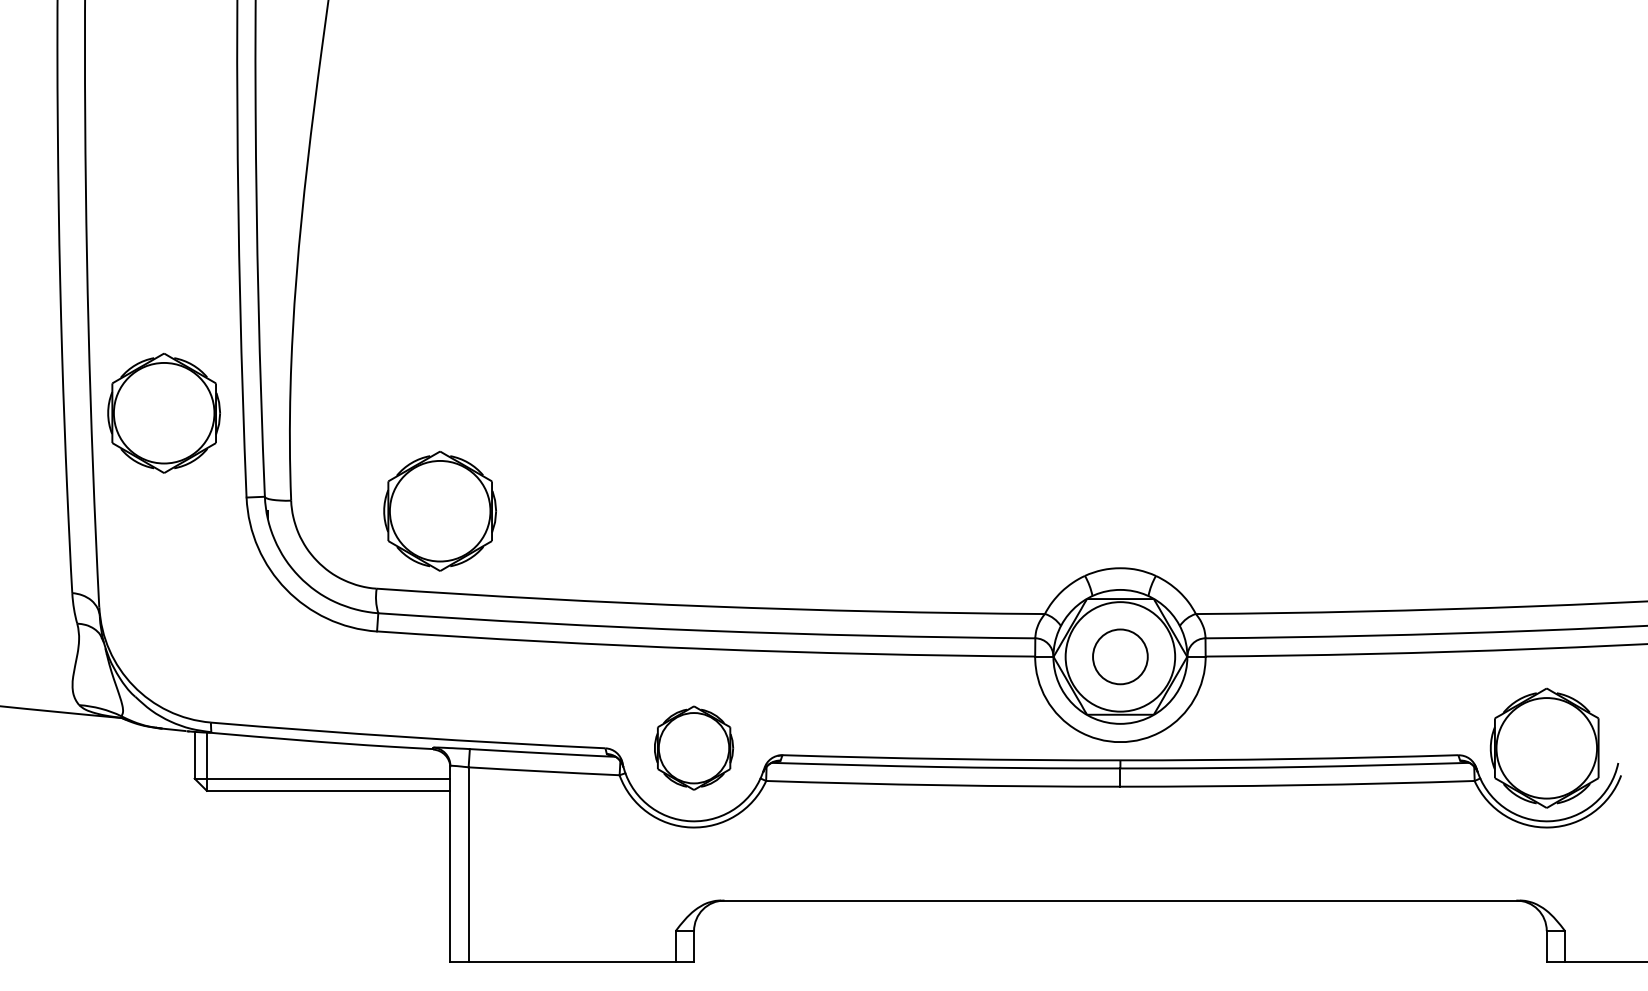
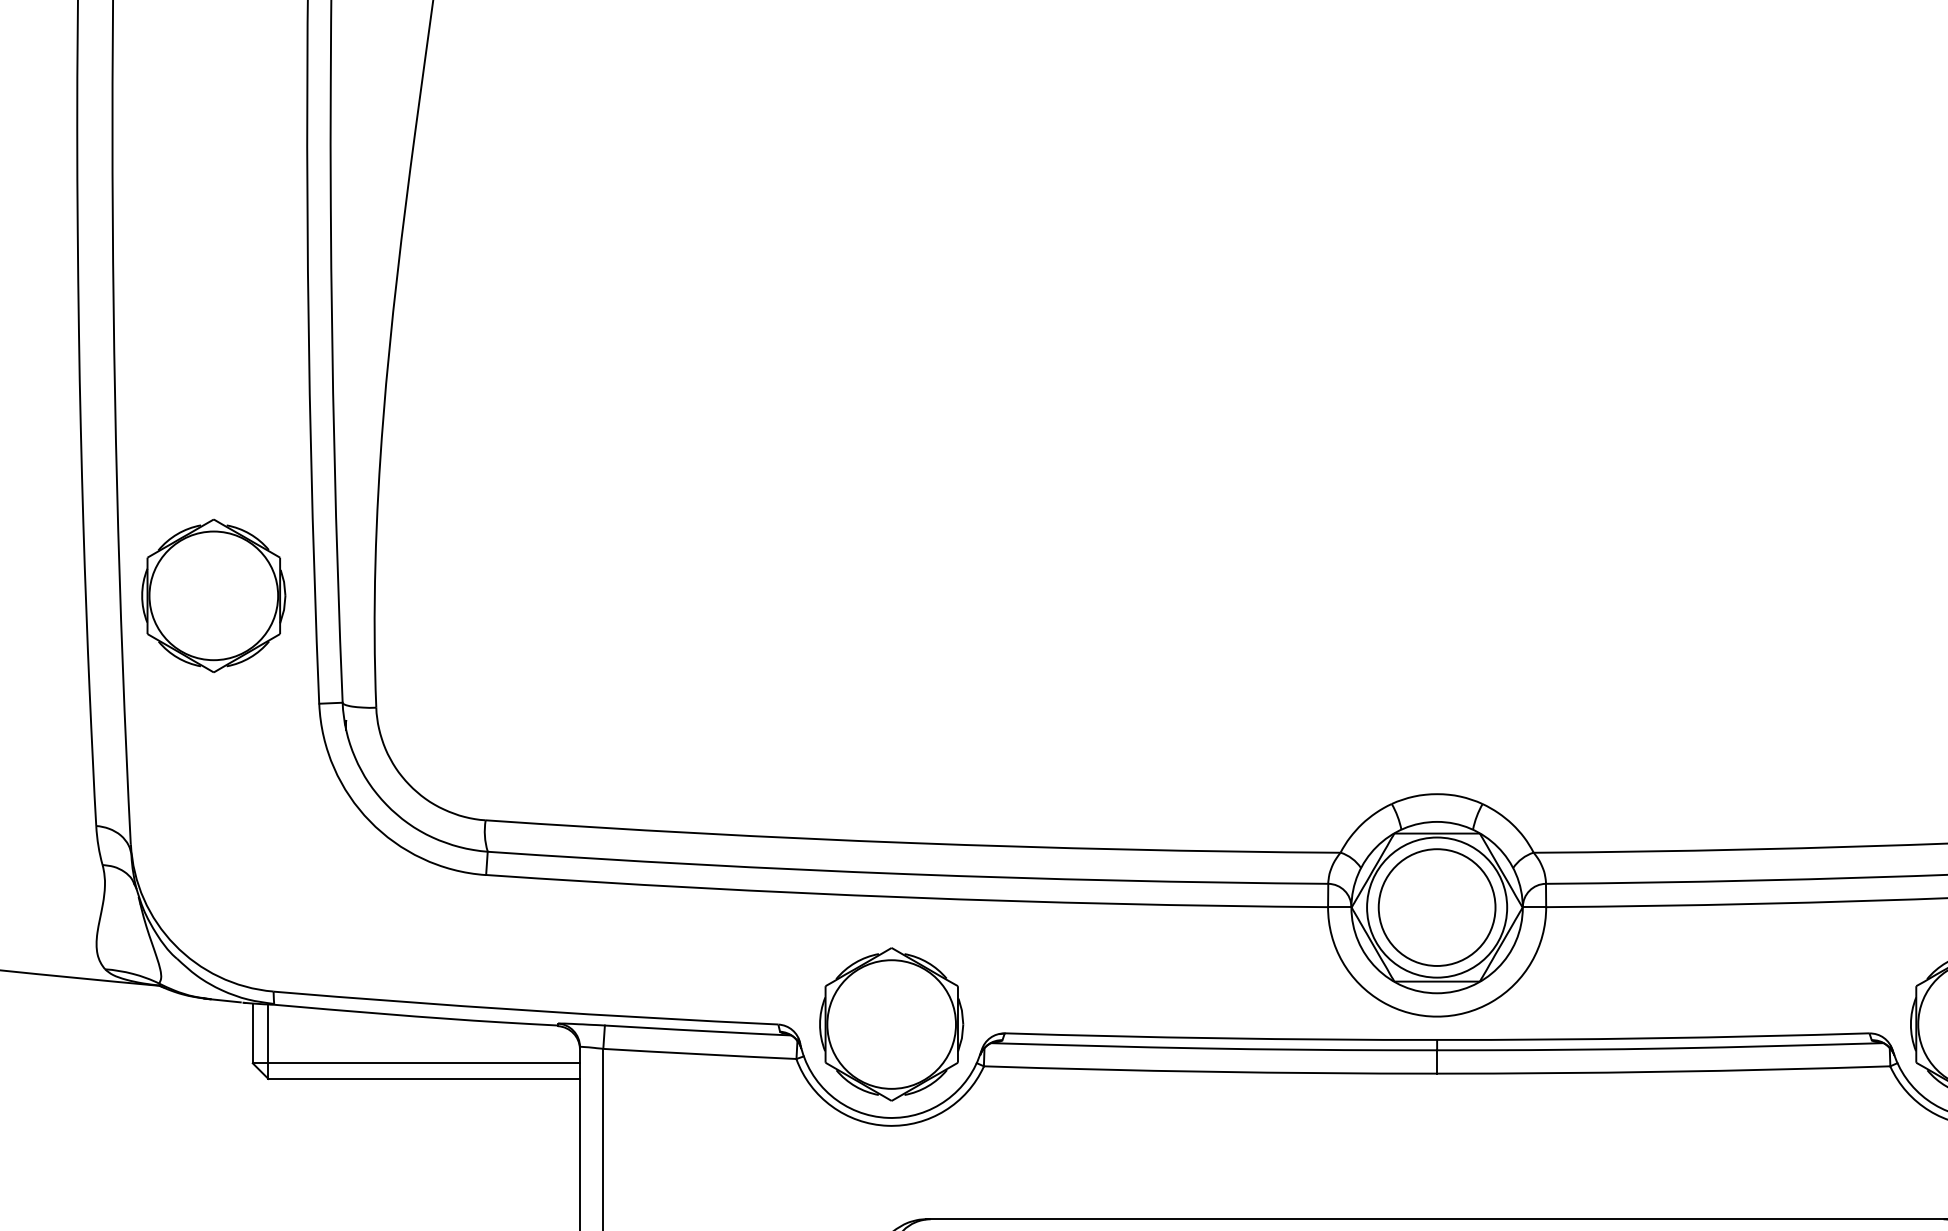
part: (439, 511) -> (566, 721), removed
circle: (1120, 656) -> (1437, 907), size x1.67
part: (693, 747) -> (890, 1023), size x1.43

